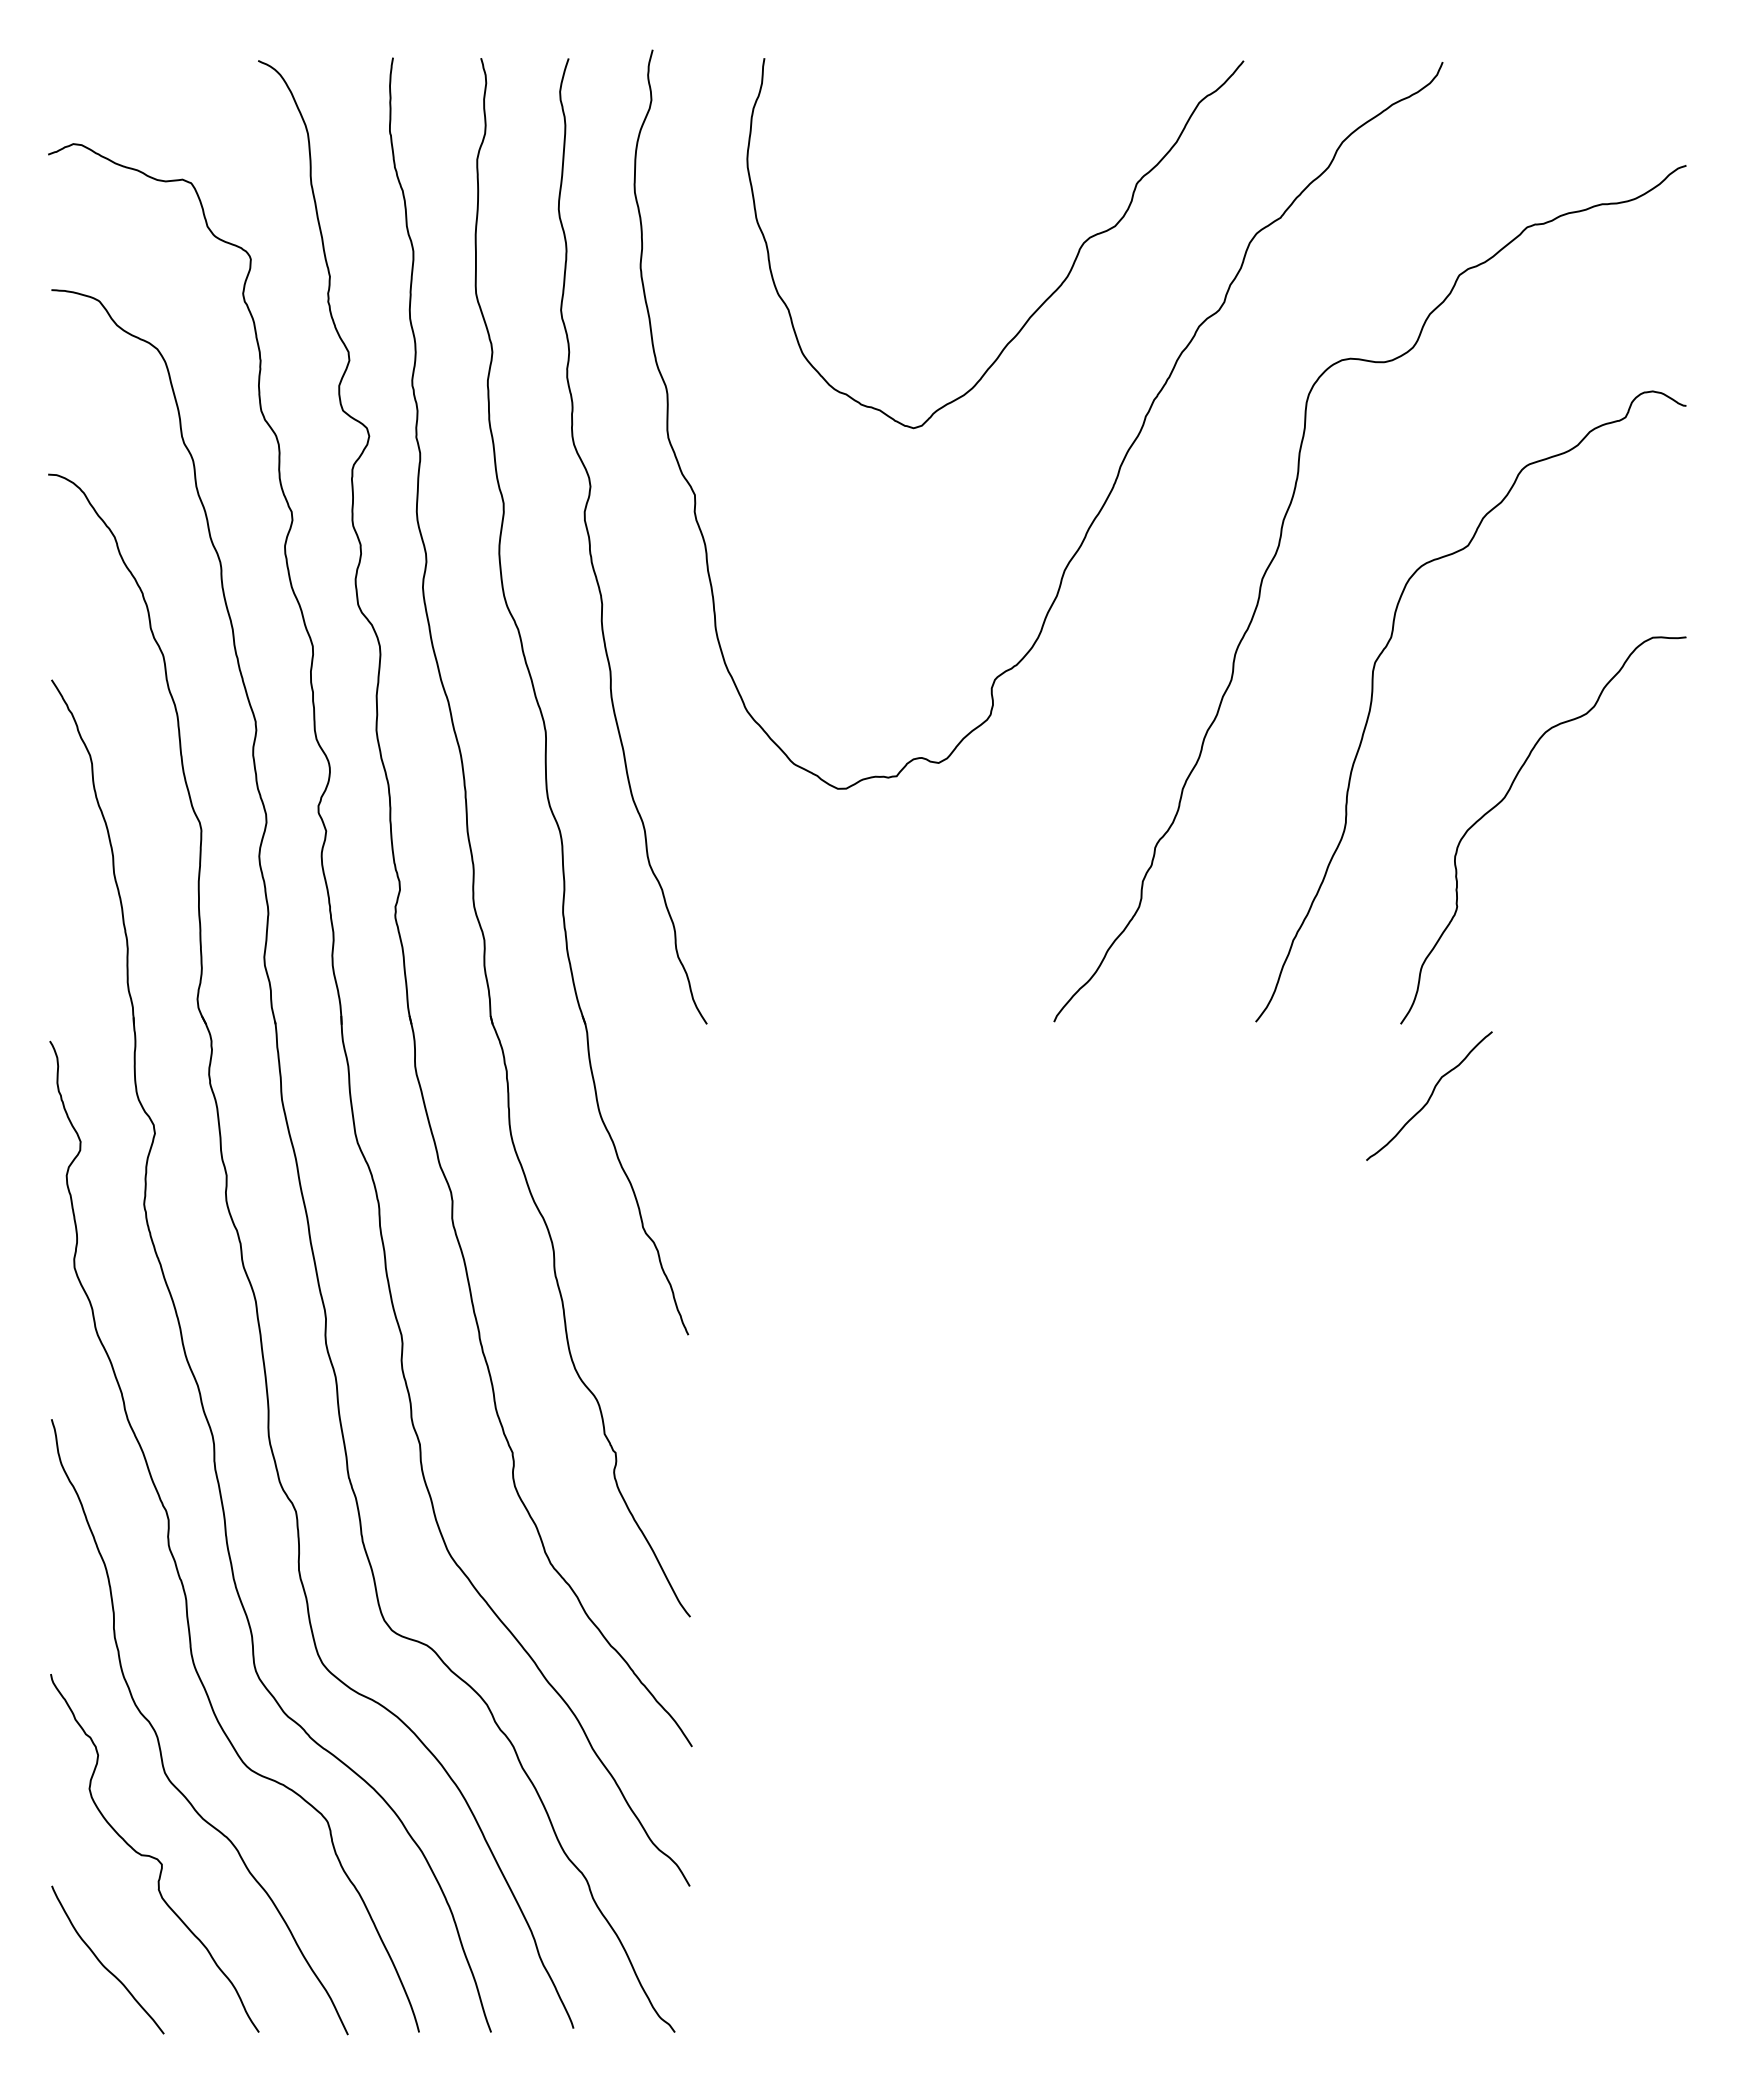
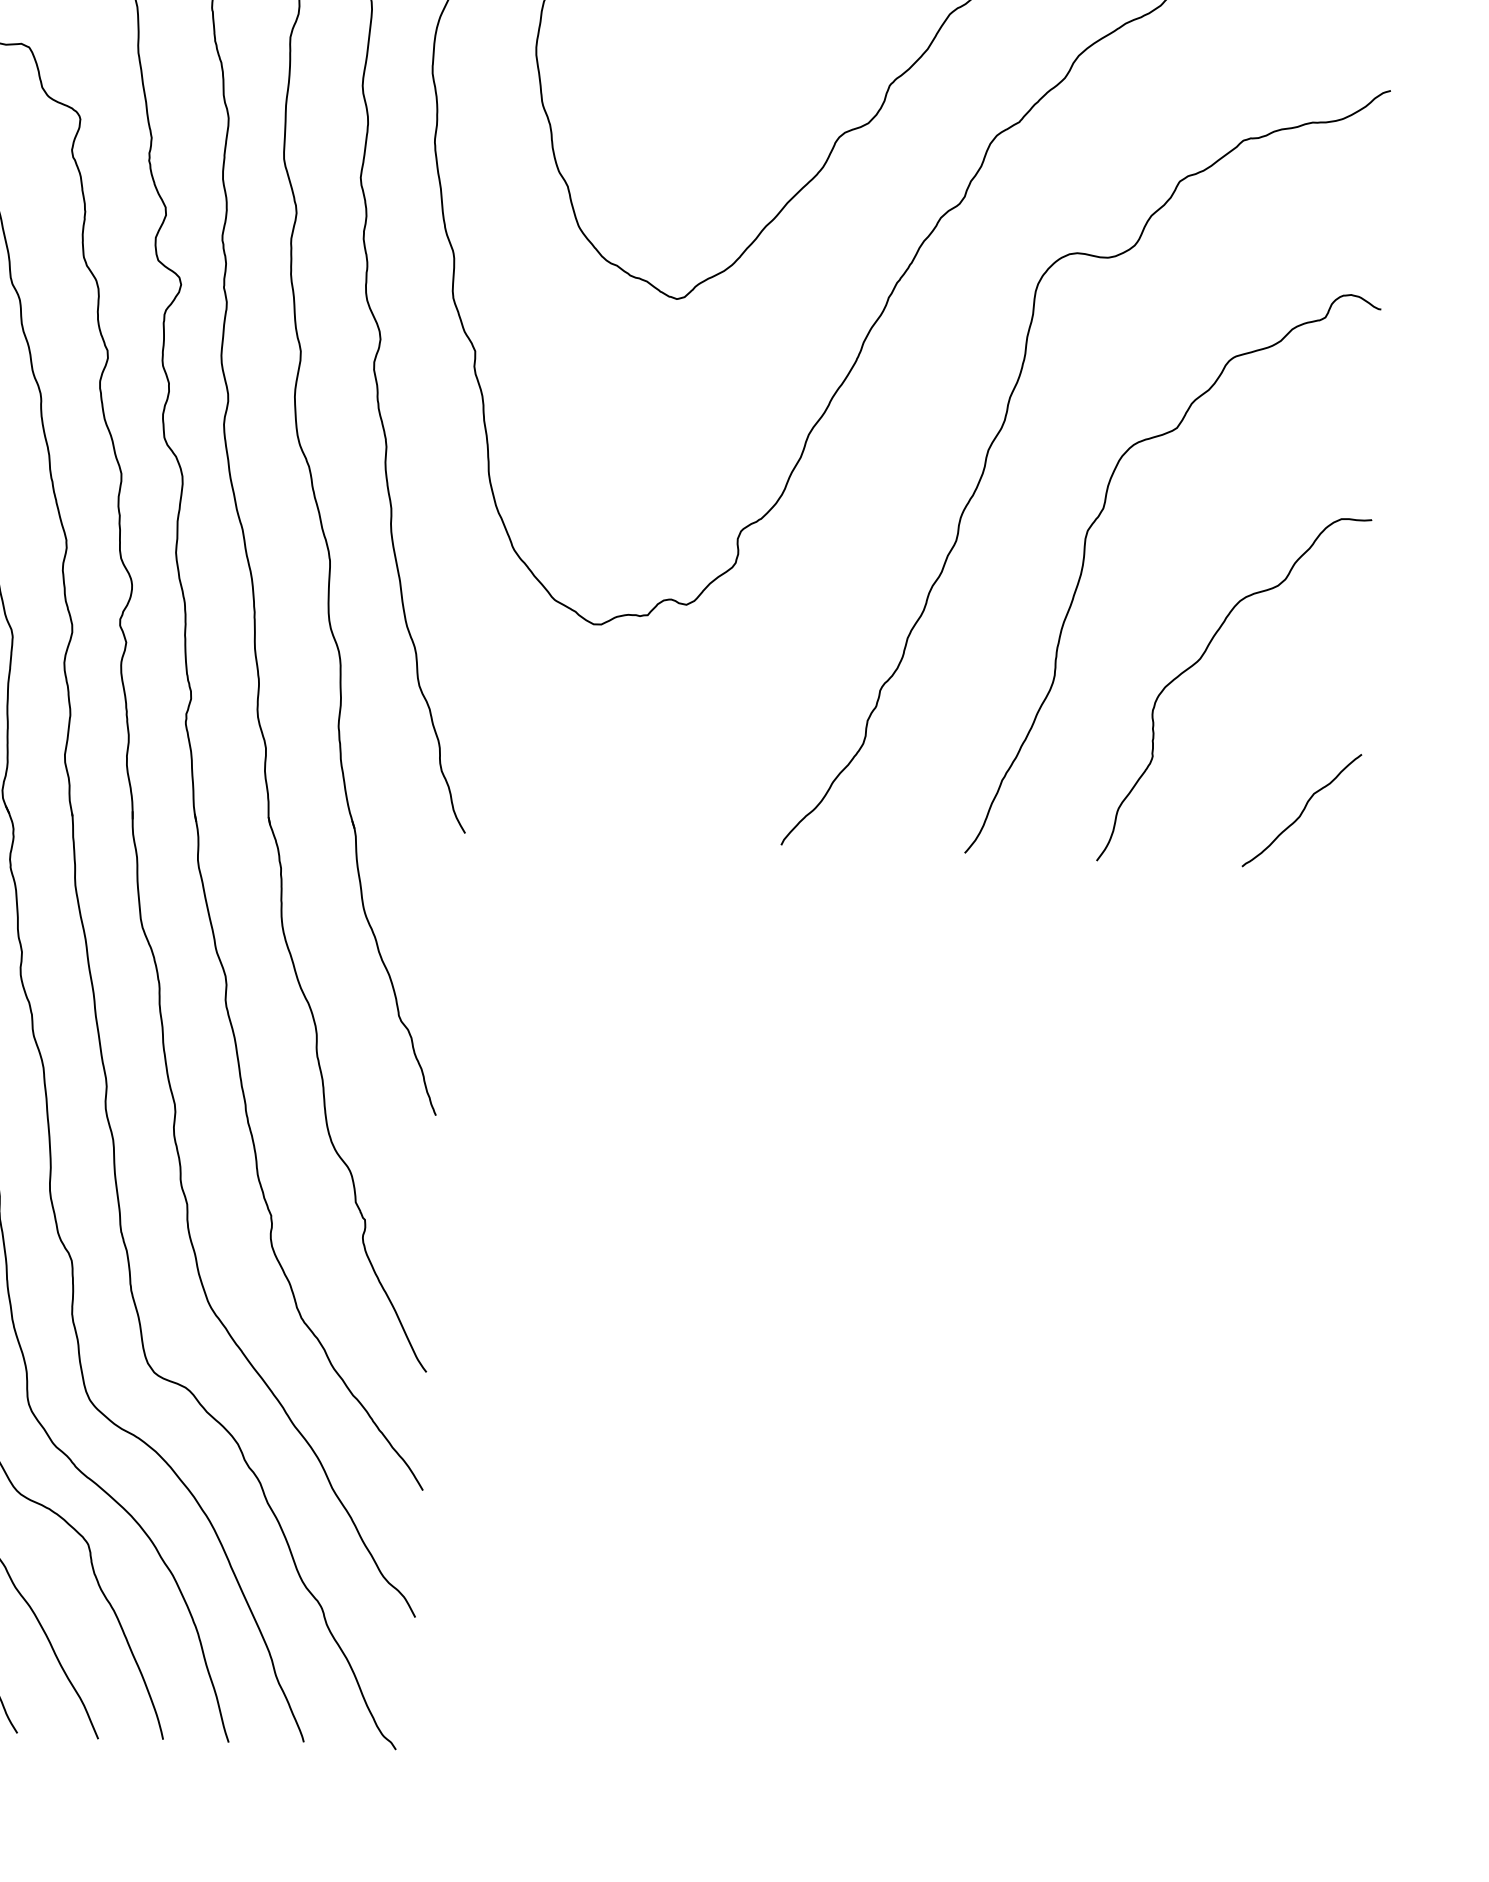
curve: (1430, 1095) -> (1302, 810), moved

